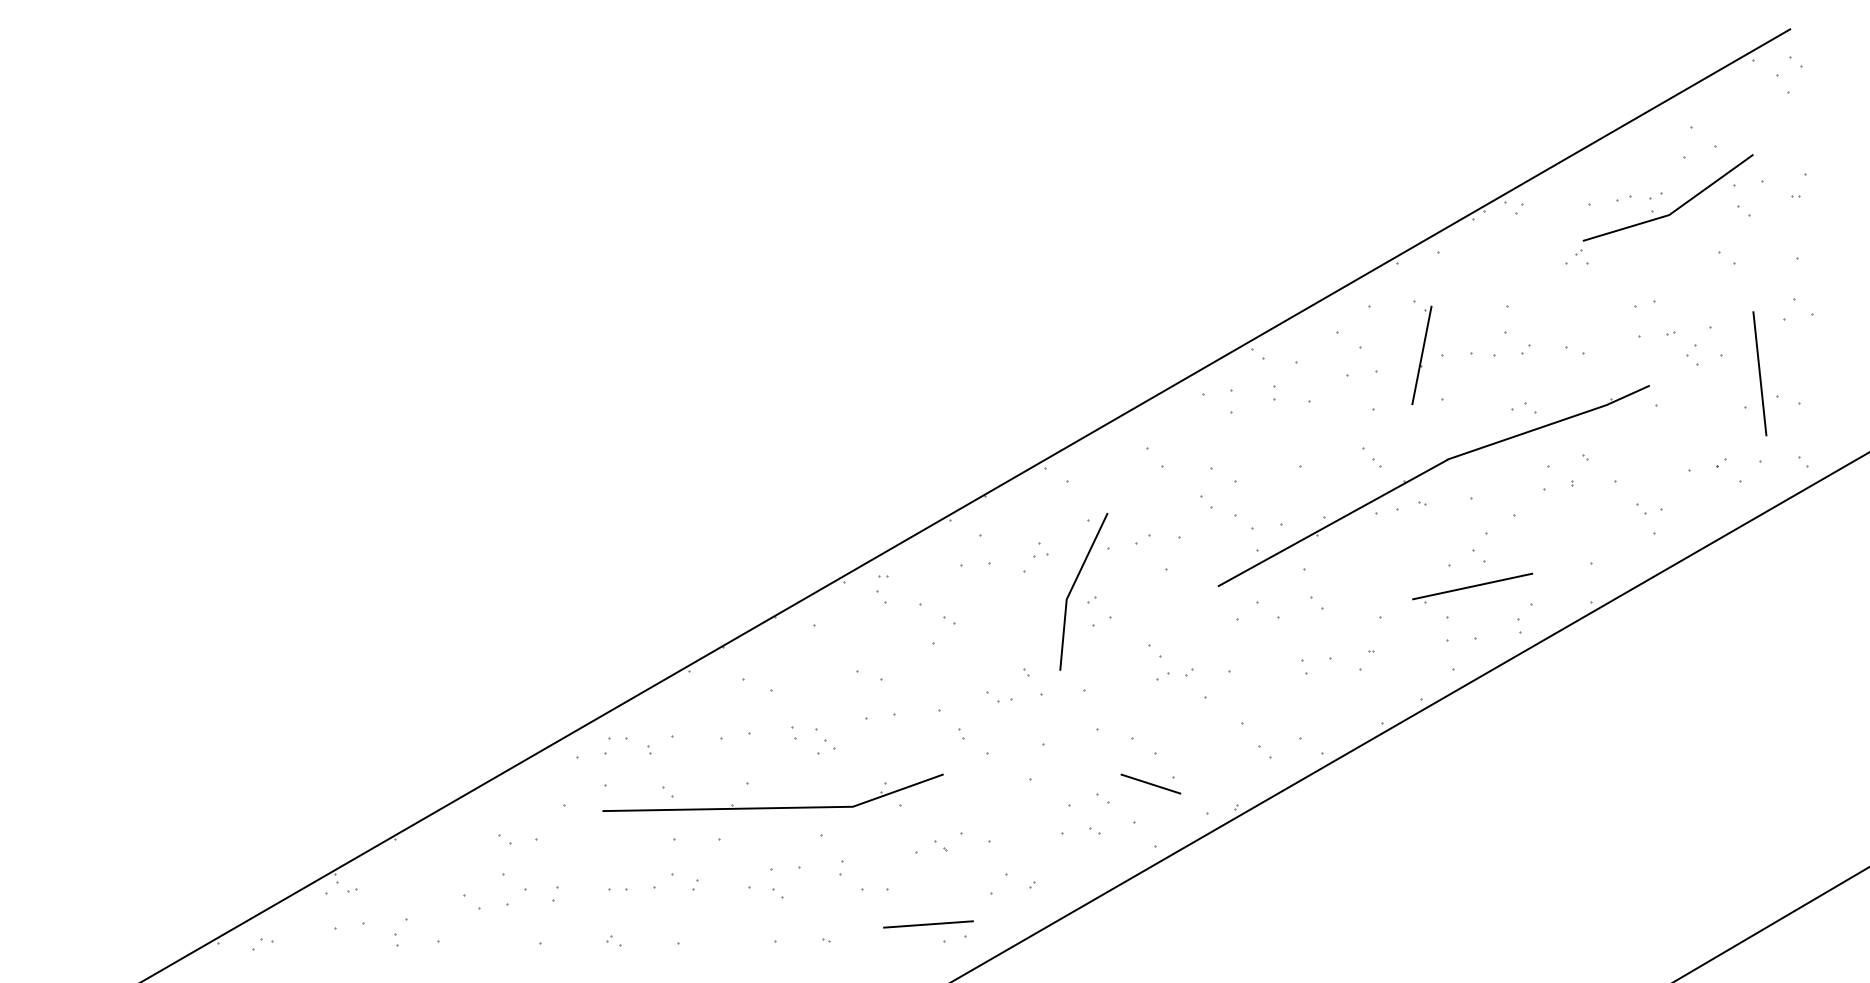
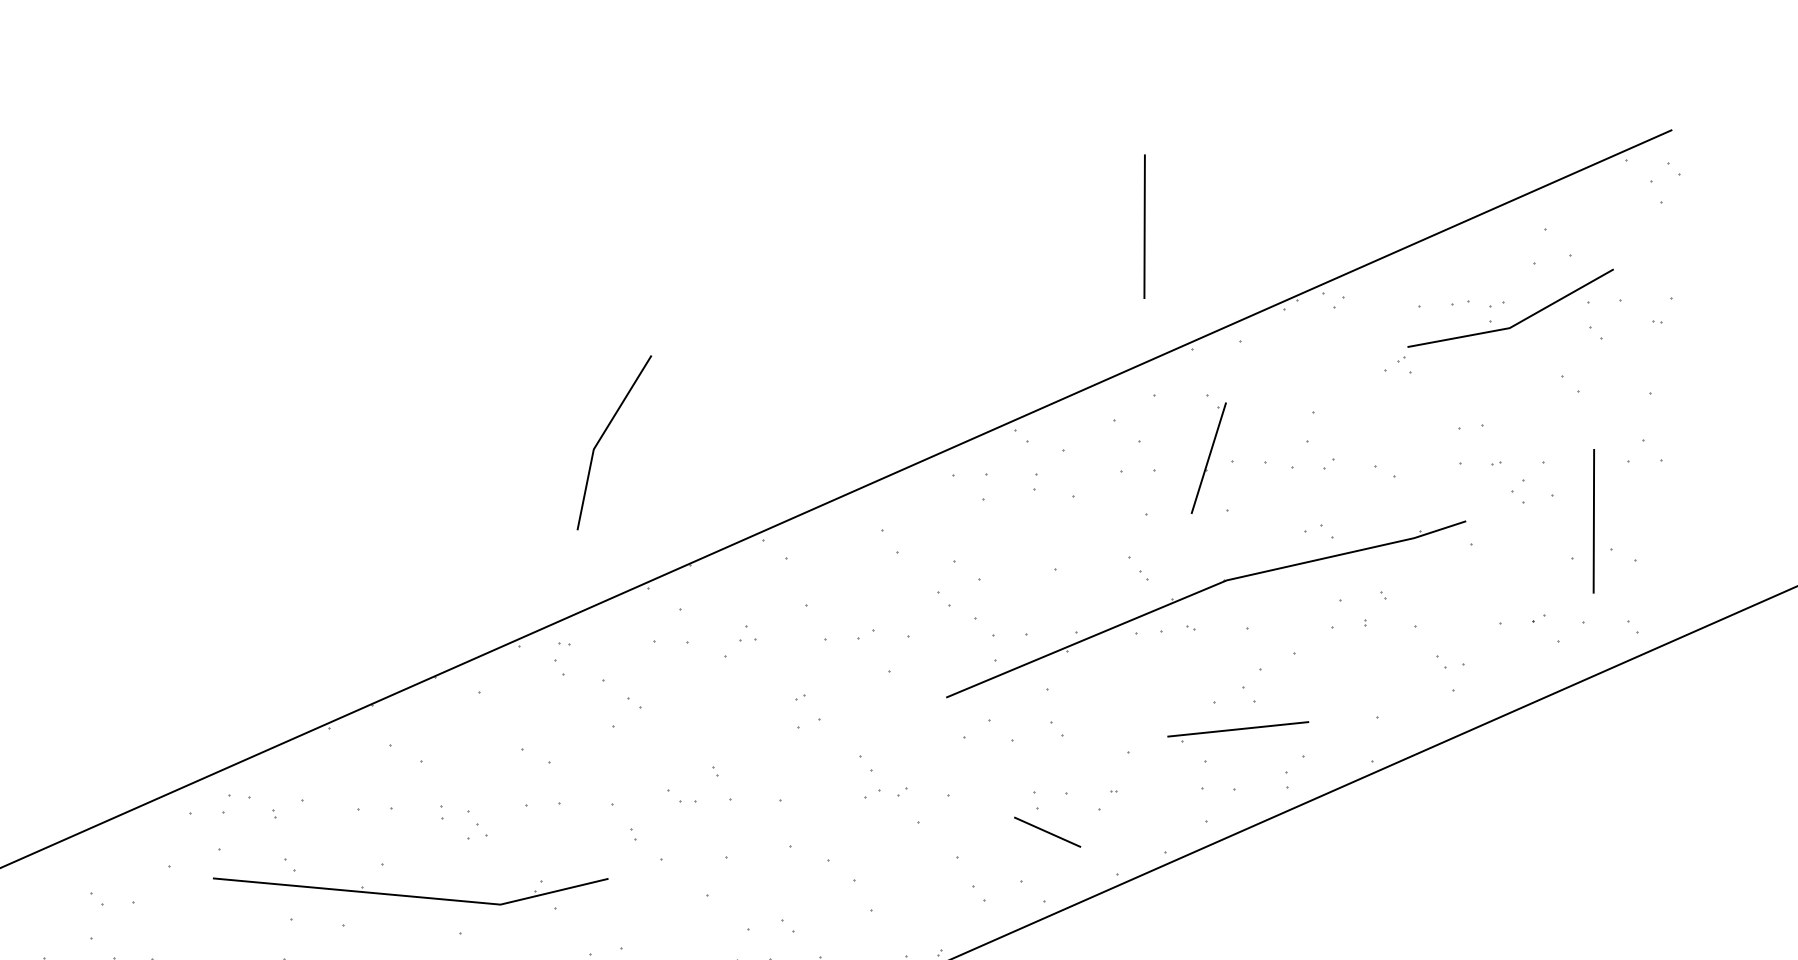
line: (1344, 161) -> (1144, 226), added
line: (1073, 587) -> (603, 436), moved
line: (1150, 783) -> (1047, 831), moved

